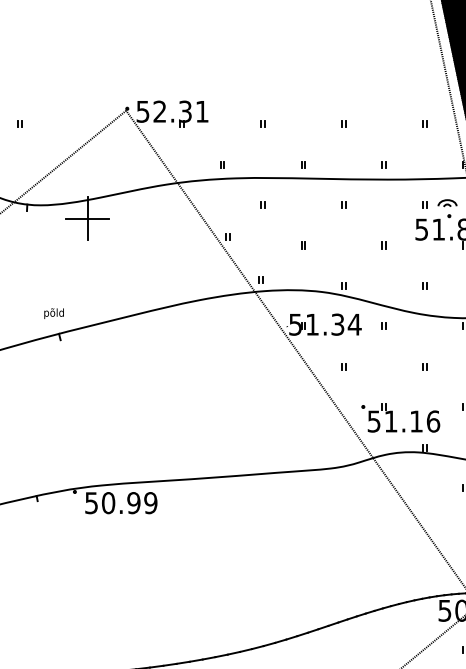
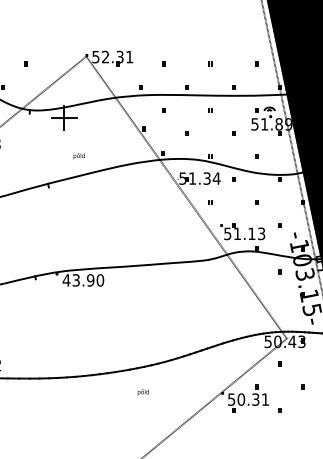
text: (52, 313) -> (78, 156), moved
text: (433, 420) -> (261, 233), 51.16 -> 51.13
text: (119, 503) -> (82, 280), 50.99 -> 43.90

